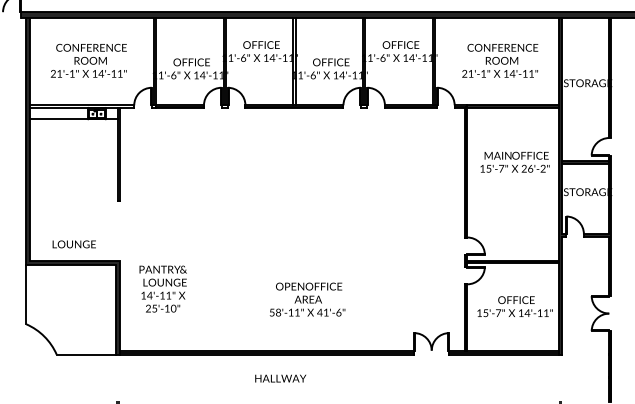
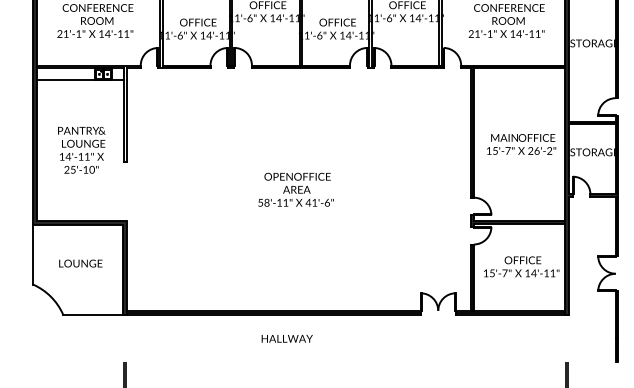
text: (514, 161) -> (521, 143), moved
text: (73, 244) -> (80, 263), moved
text: (162, 288) -> (81, 149), moved
text: (307, 299) -> (296, 189), moved

